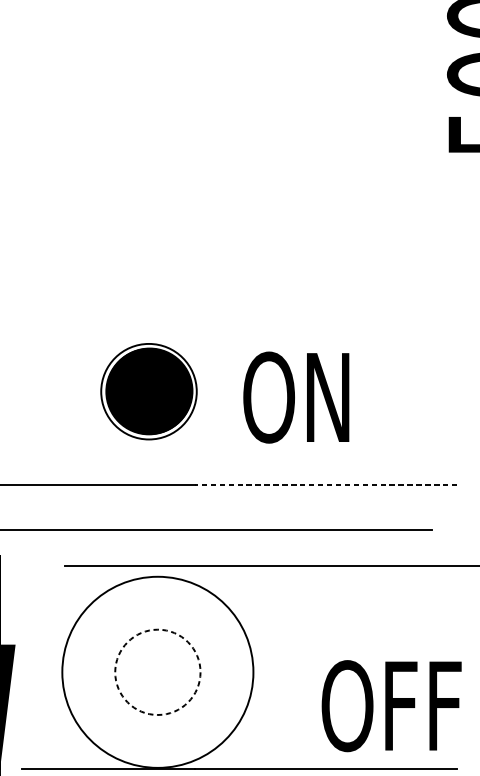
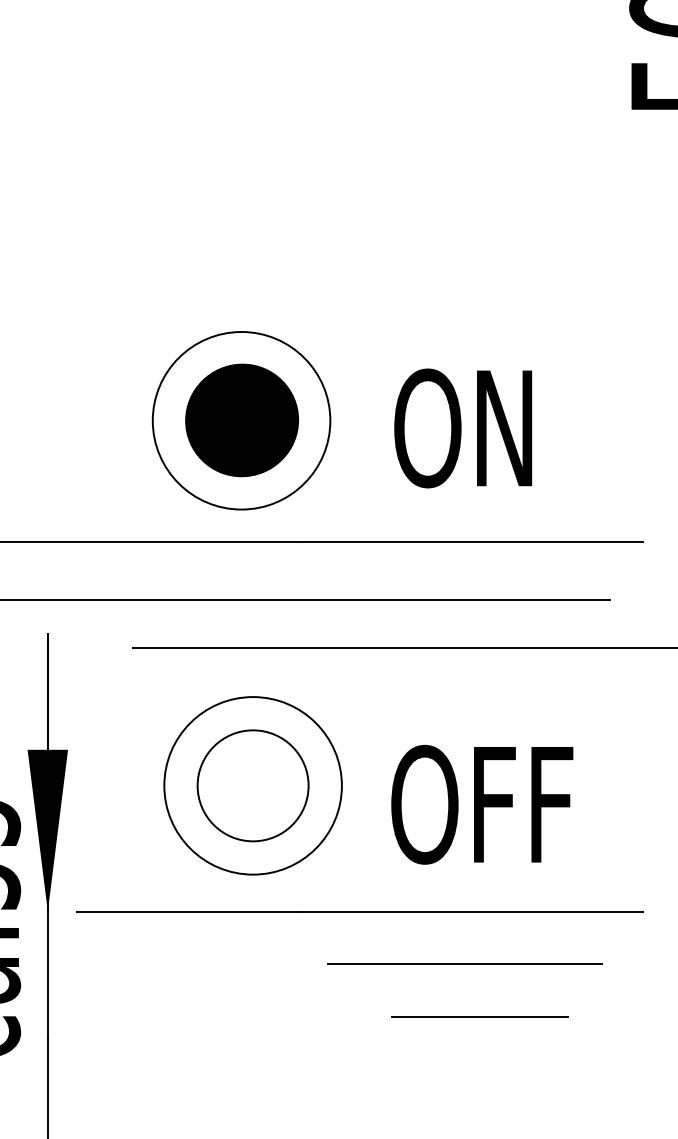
circle: (148, 391) -> (241, 420), size x1.43
text: (296, 397) -> (463, 428), moved
line: (325, 484) -> (471, 541), dashed -> solid
circle: (157, 672) -> (252, 785), dashed -> solid
circle: (157, 672) -> (252, 785), size x0.71
text: (391, 705) -> (482, 804), moved

